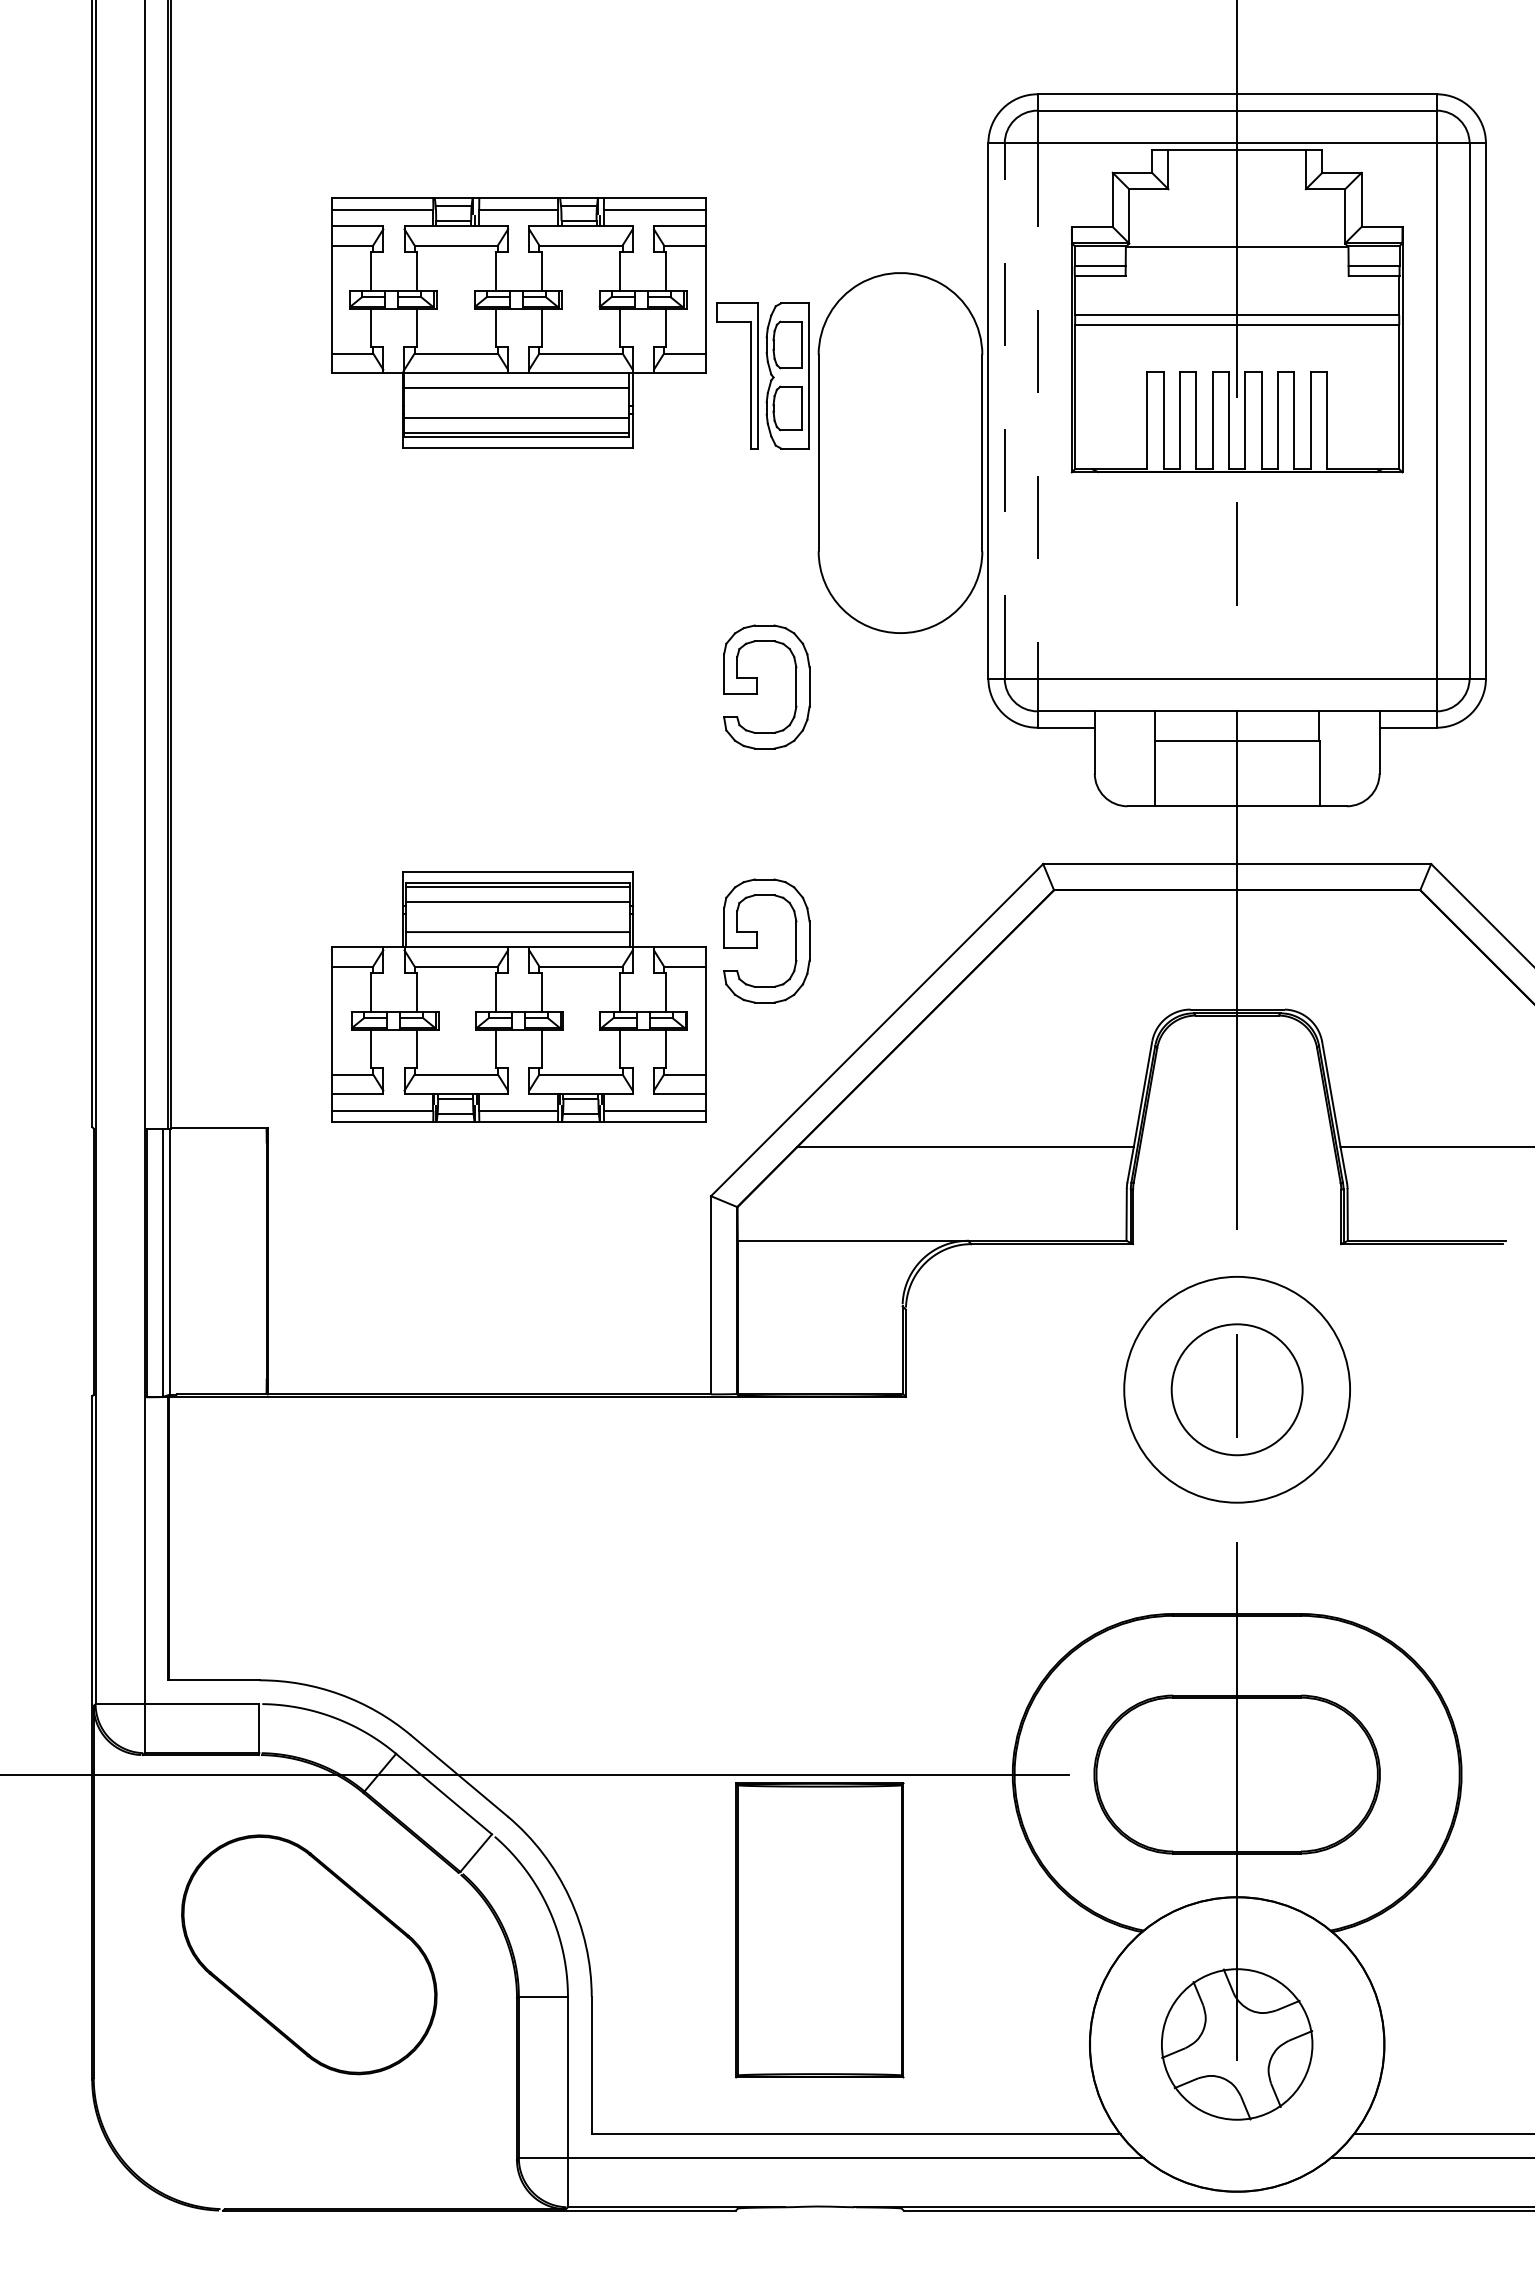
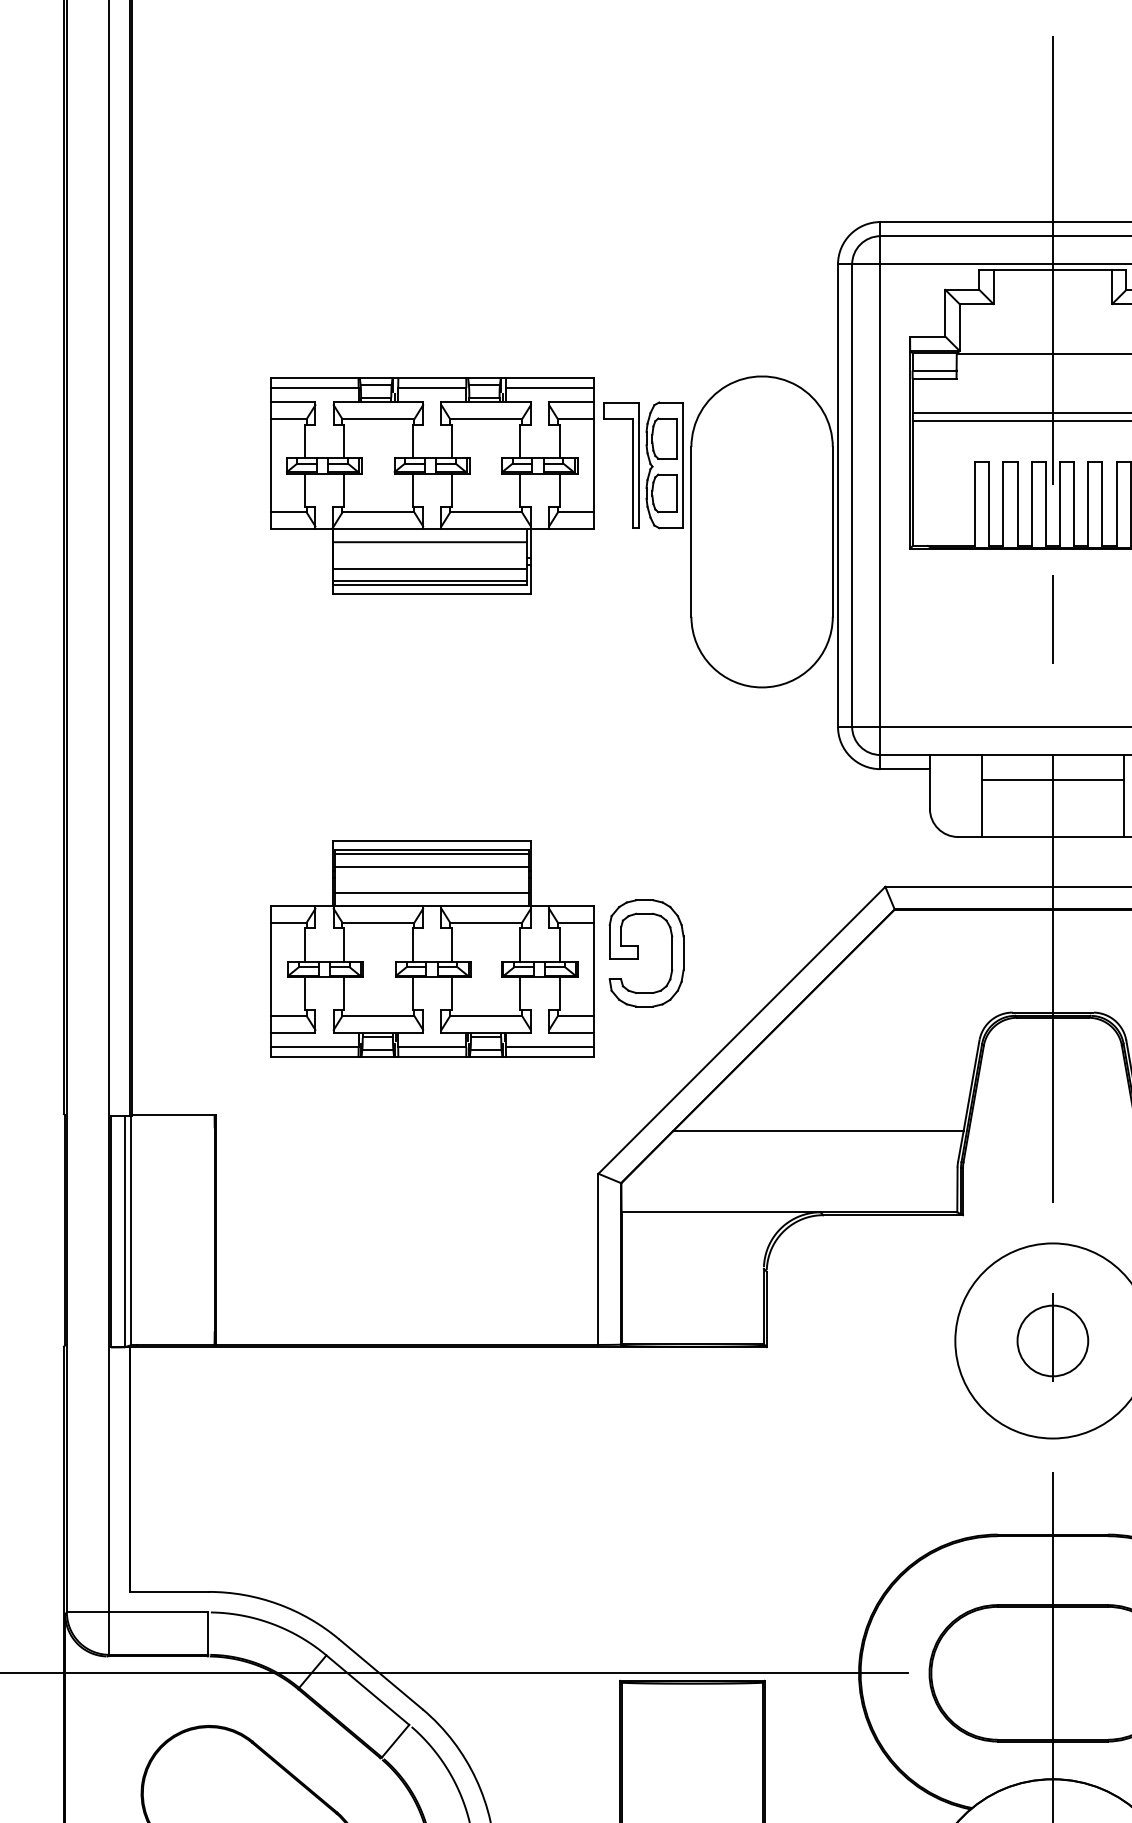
part: (518, 322) -> (432, 485), moved
line: (1004, 411) -> (851, 496), dashed -> solid
line: (1037, 411) -> (880, 496), dashed -> solid
part: (757, 686) -> (638, 733), removed
part: (518, 996) -> (432, 948), moved
circle: (1237, 1389) -> (1053, 1340), size x0.62

